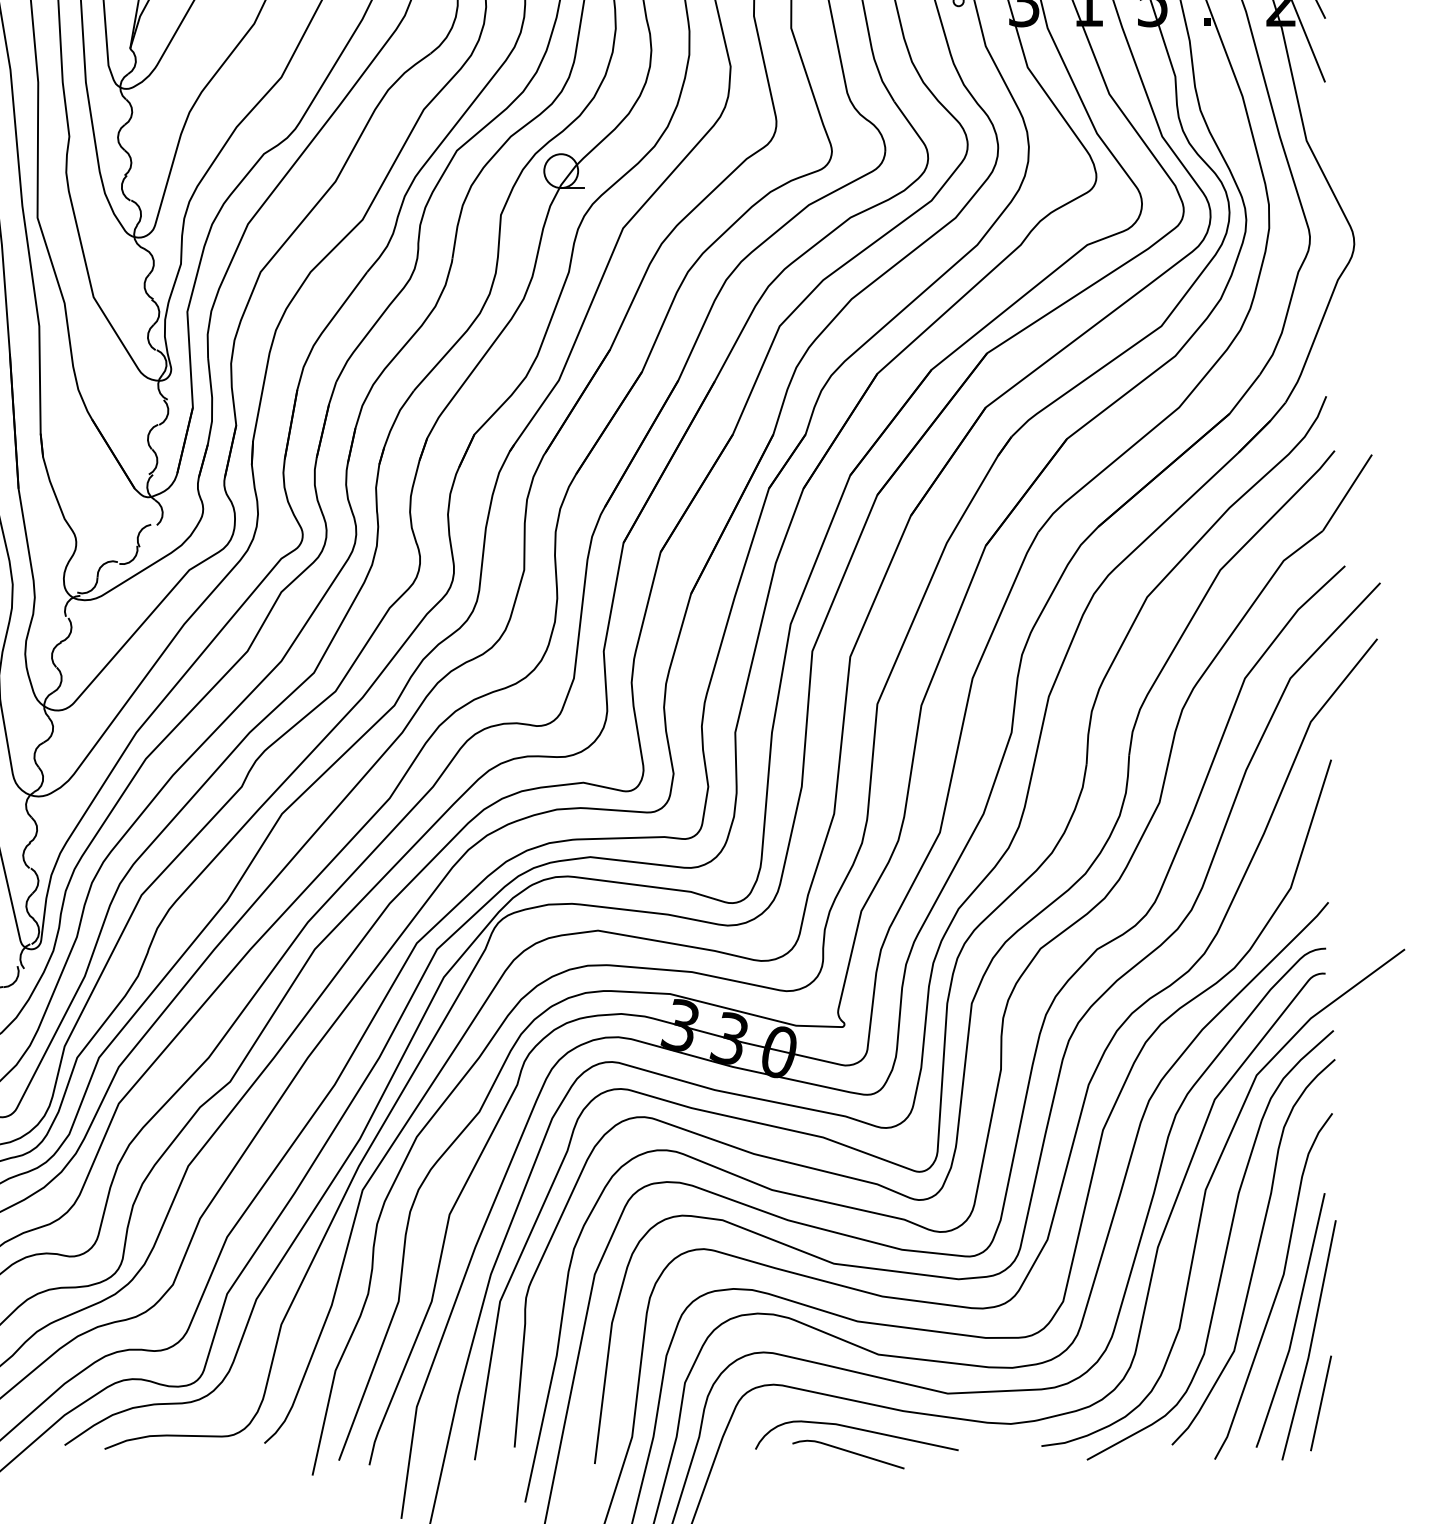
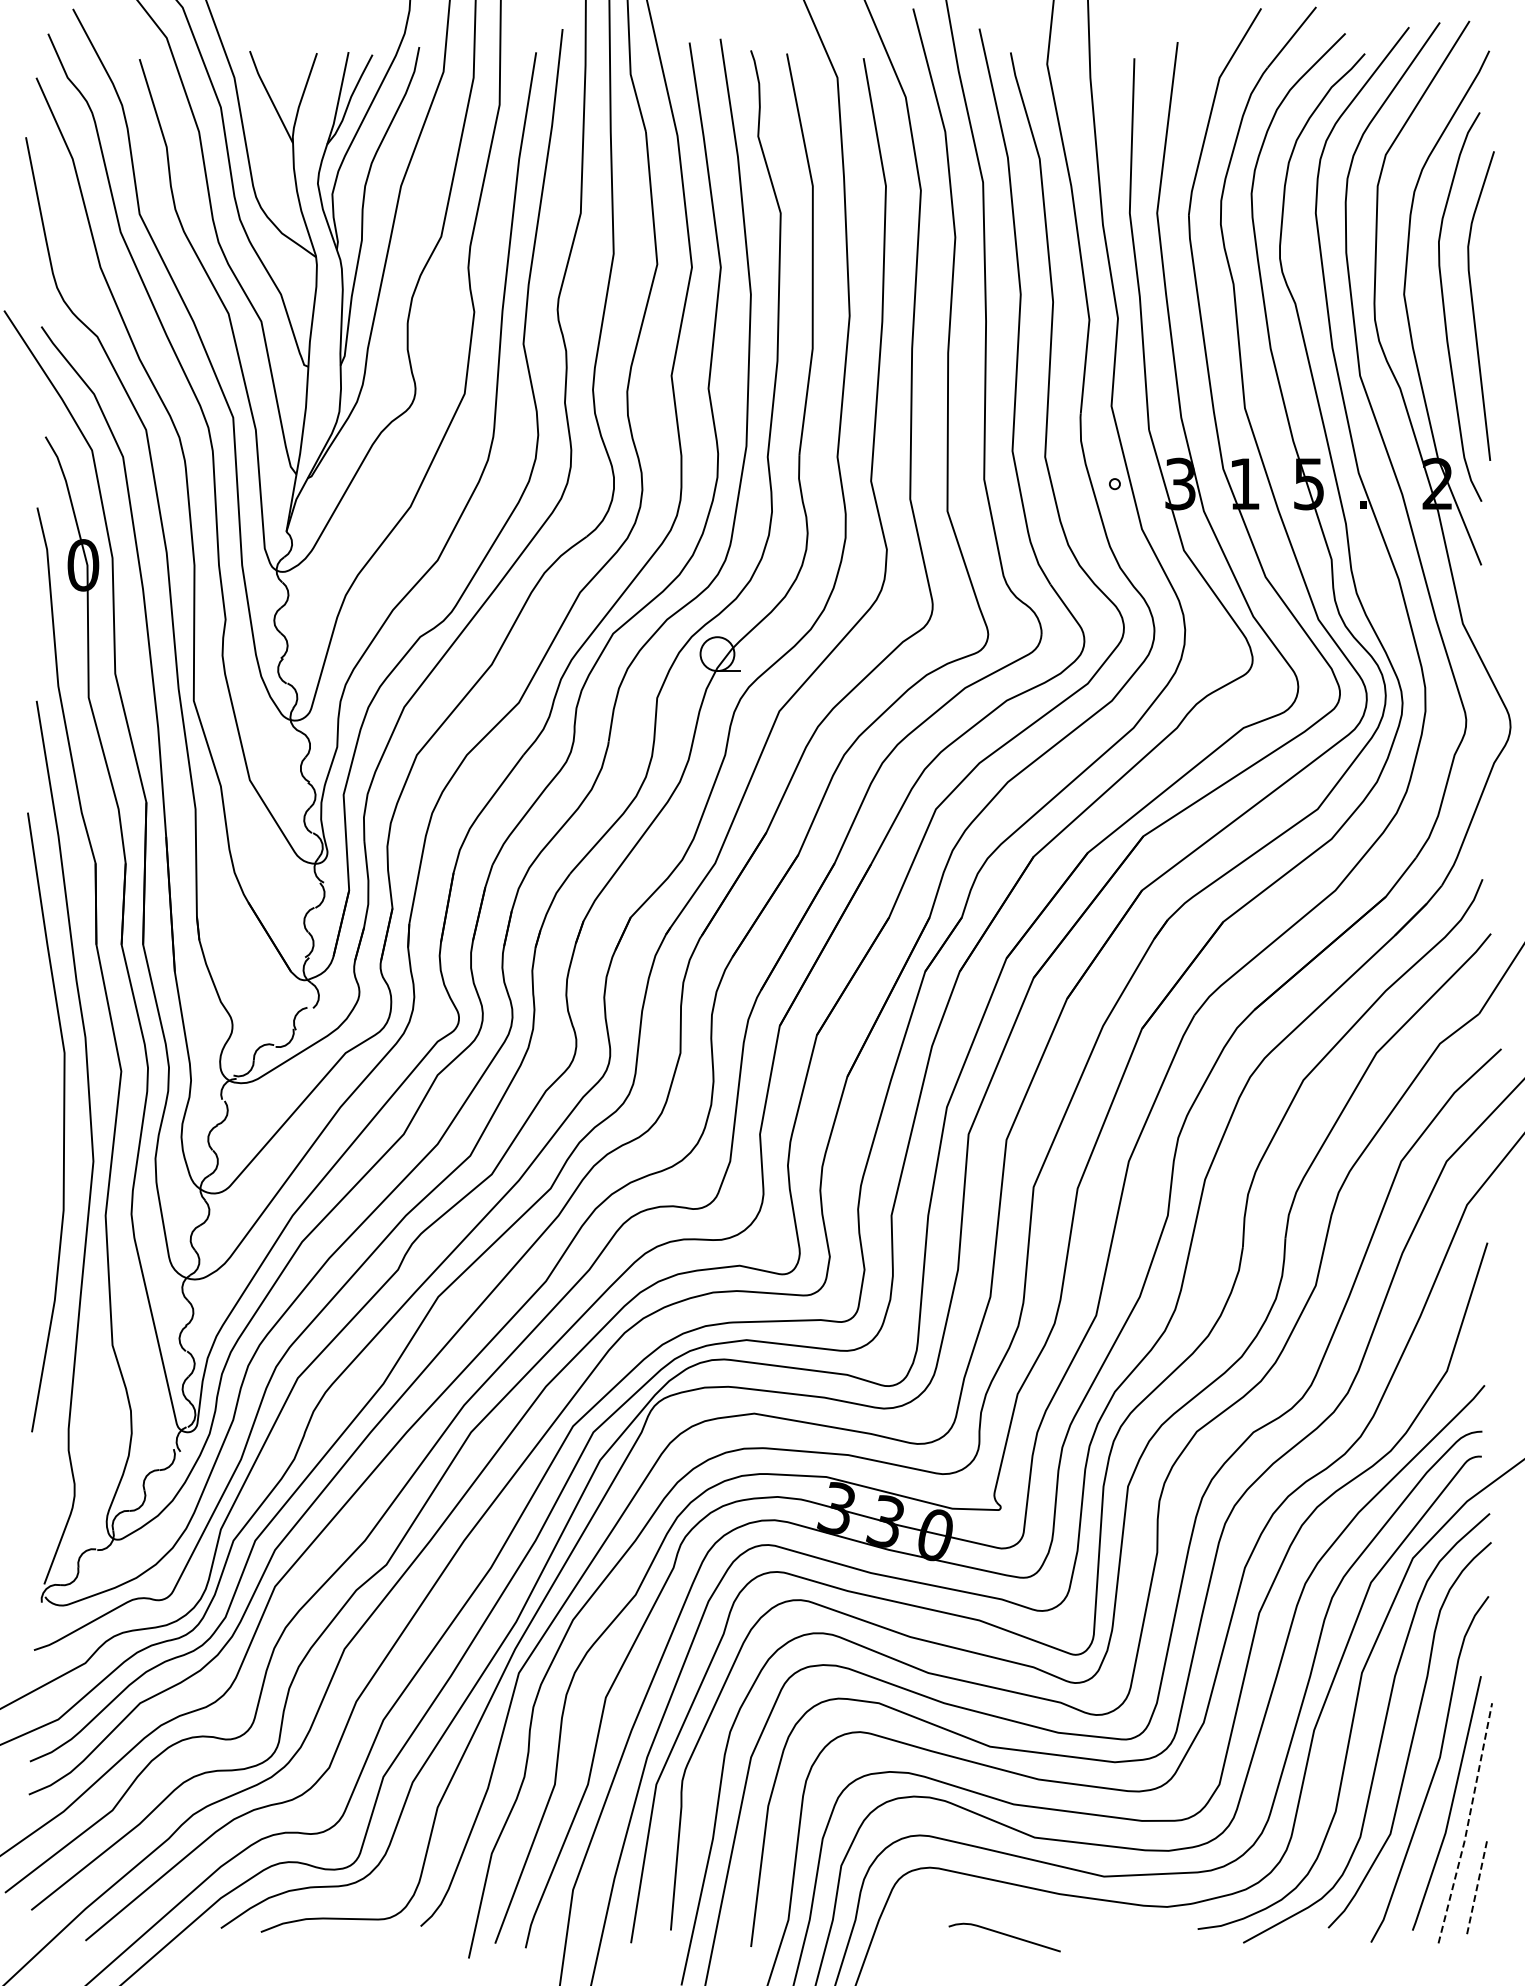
line: (1311, 1341) -> (1467, 1824), solid -> dashed
line: (1321, 1403) -> (1477, 1886), solid -> dashed
curve: (859, 1430) -> (1015, 1913), removed

